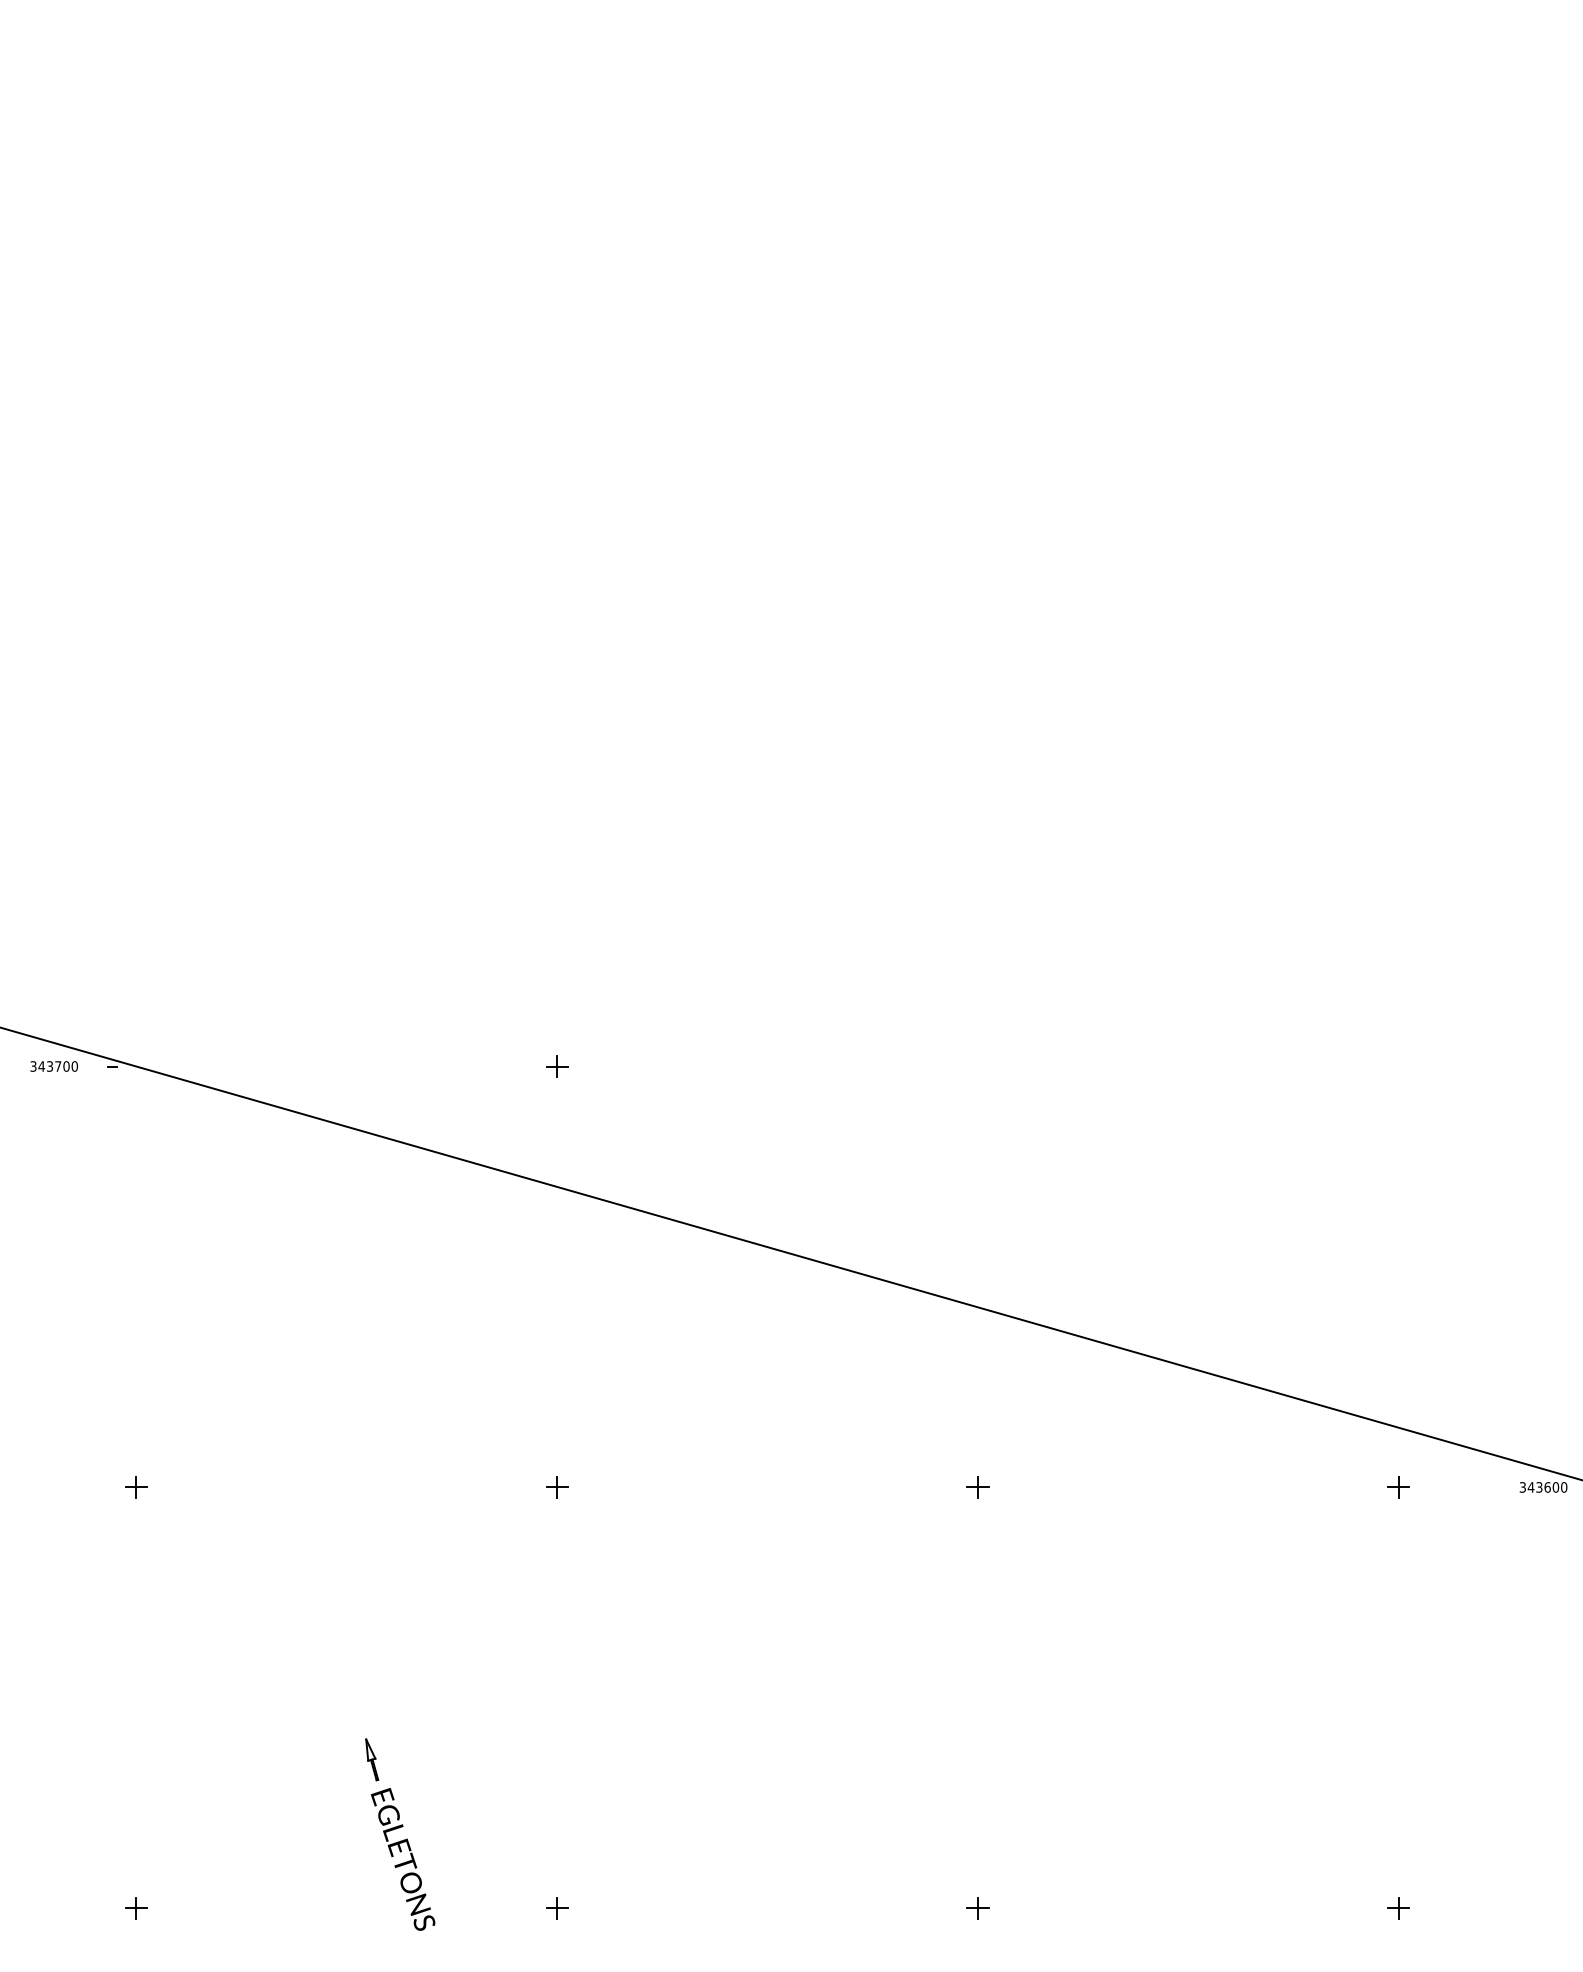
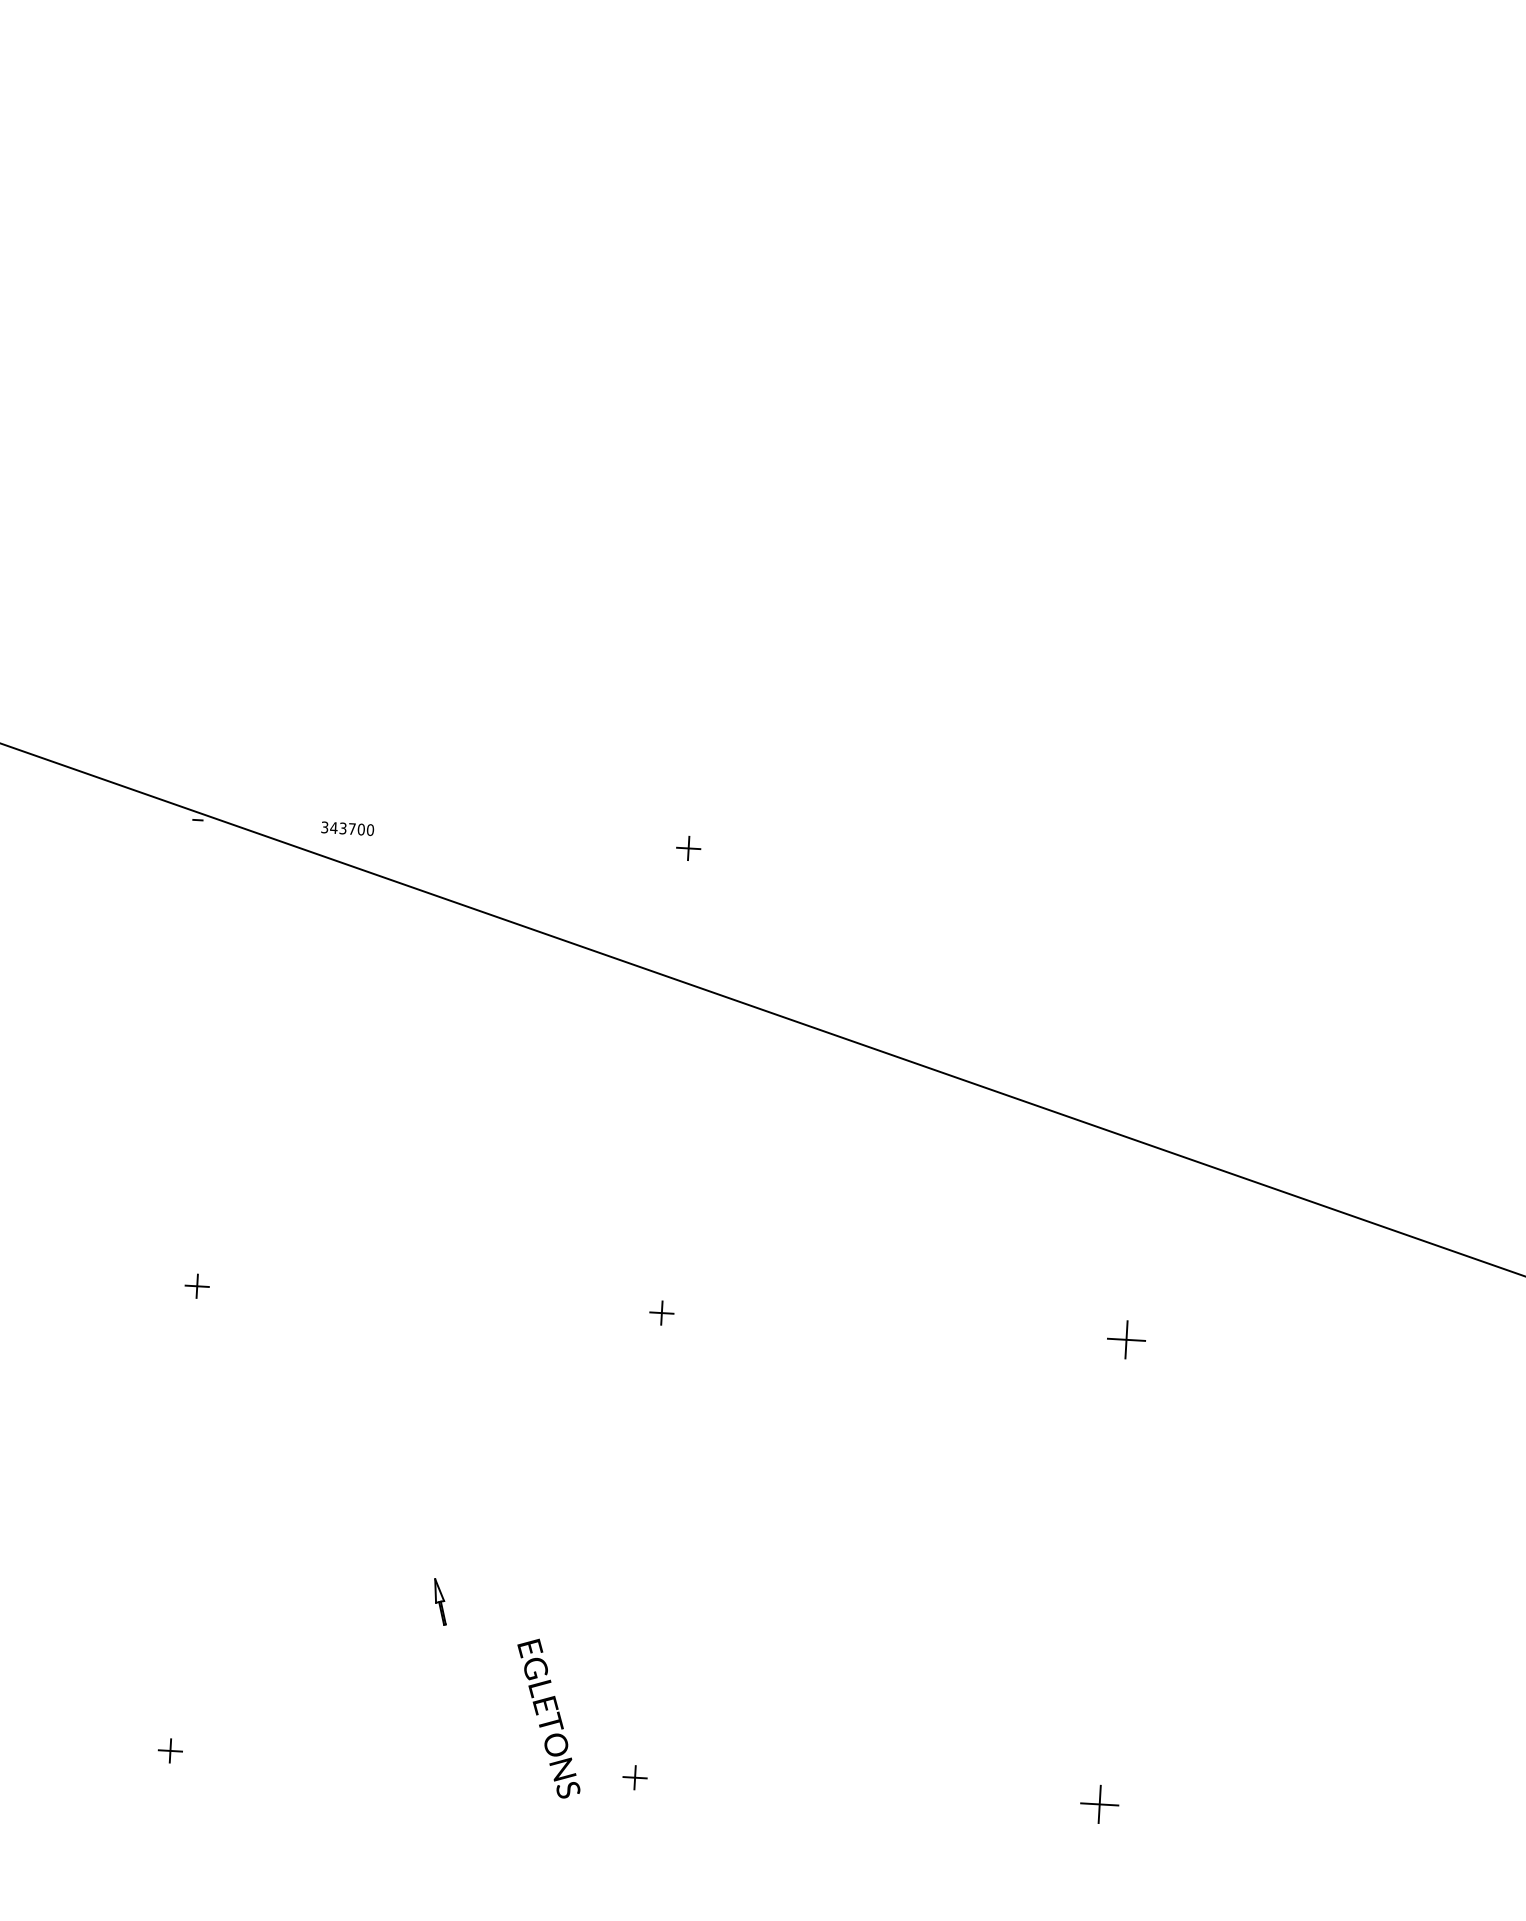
text: (53, 1066) -> (346, 828), moved
part: (977, 1487) -> (1126, 1339), size x1.6
text: (402, 1858) -> (548, 1717), moved
part: (977, 1908) -> (1099, 1804), size x1.6

